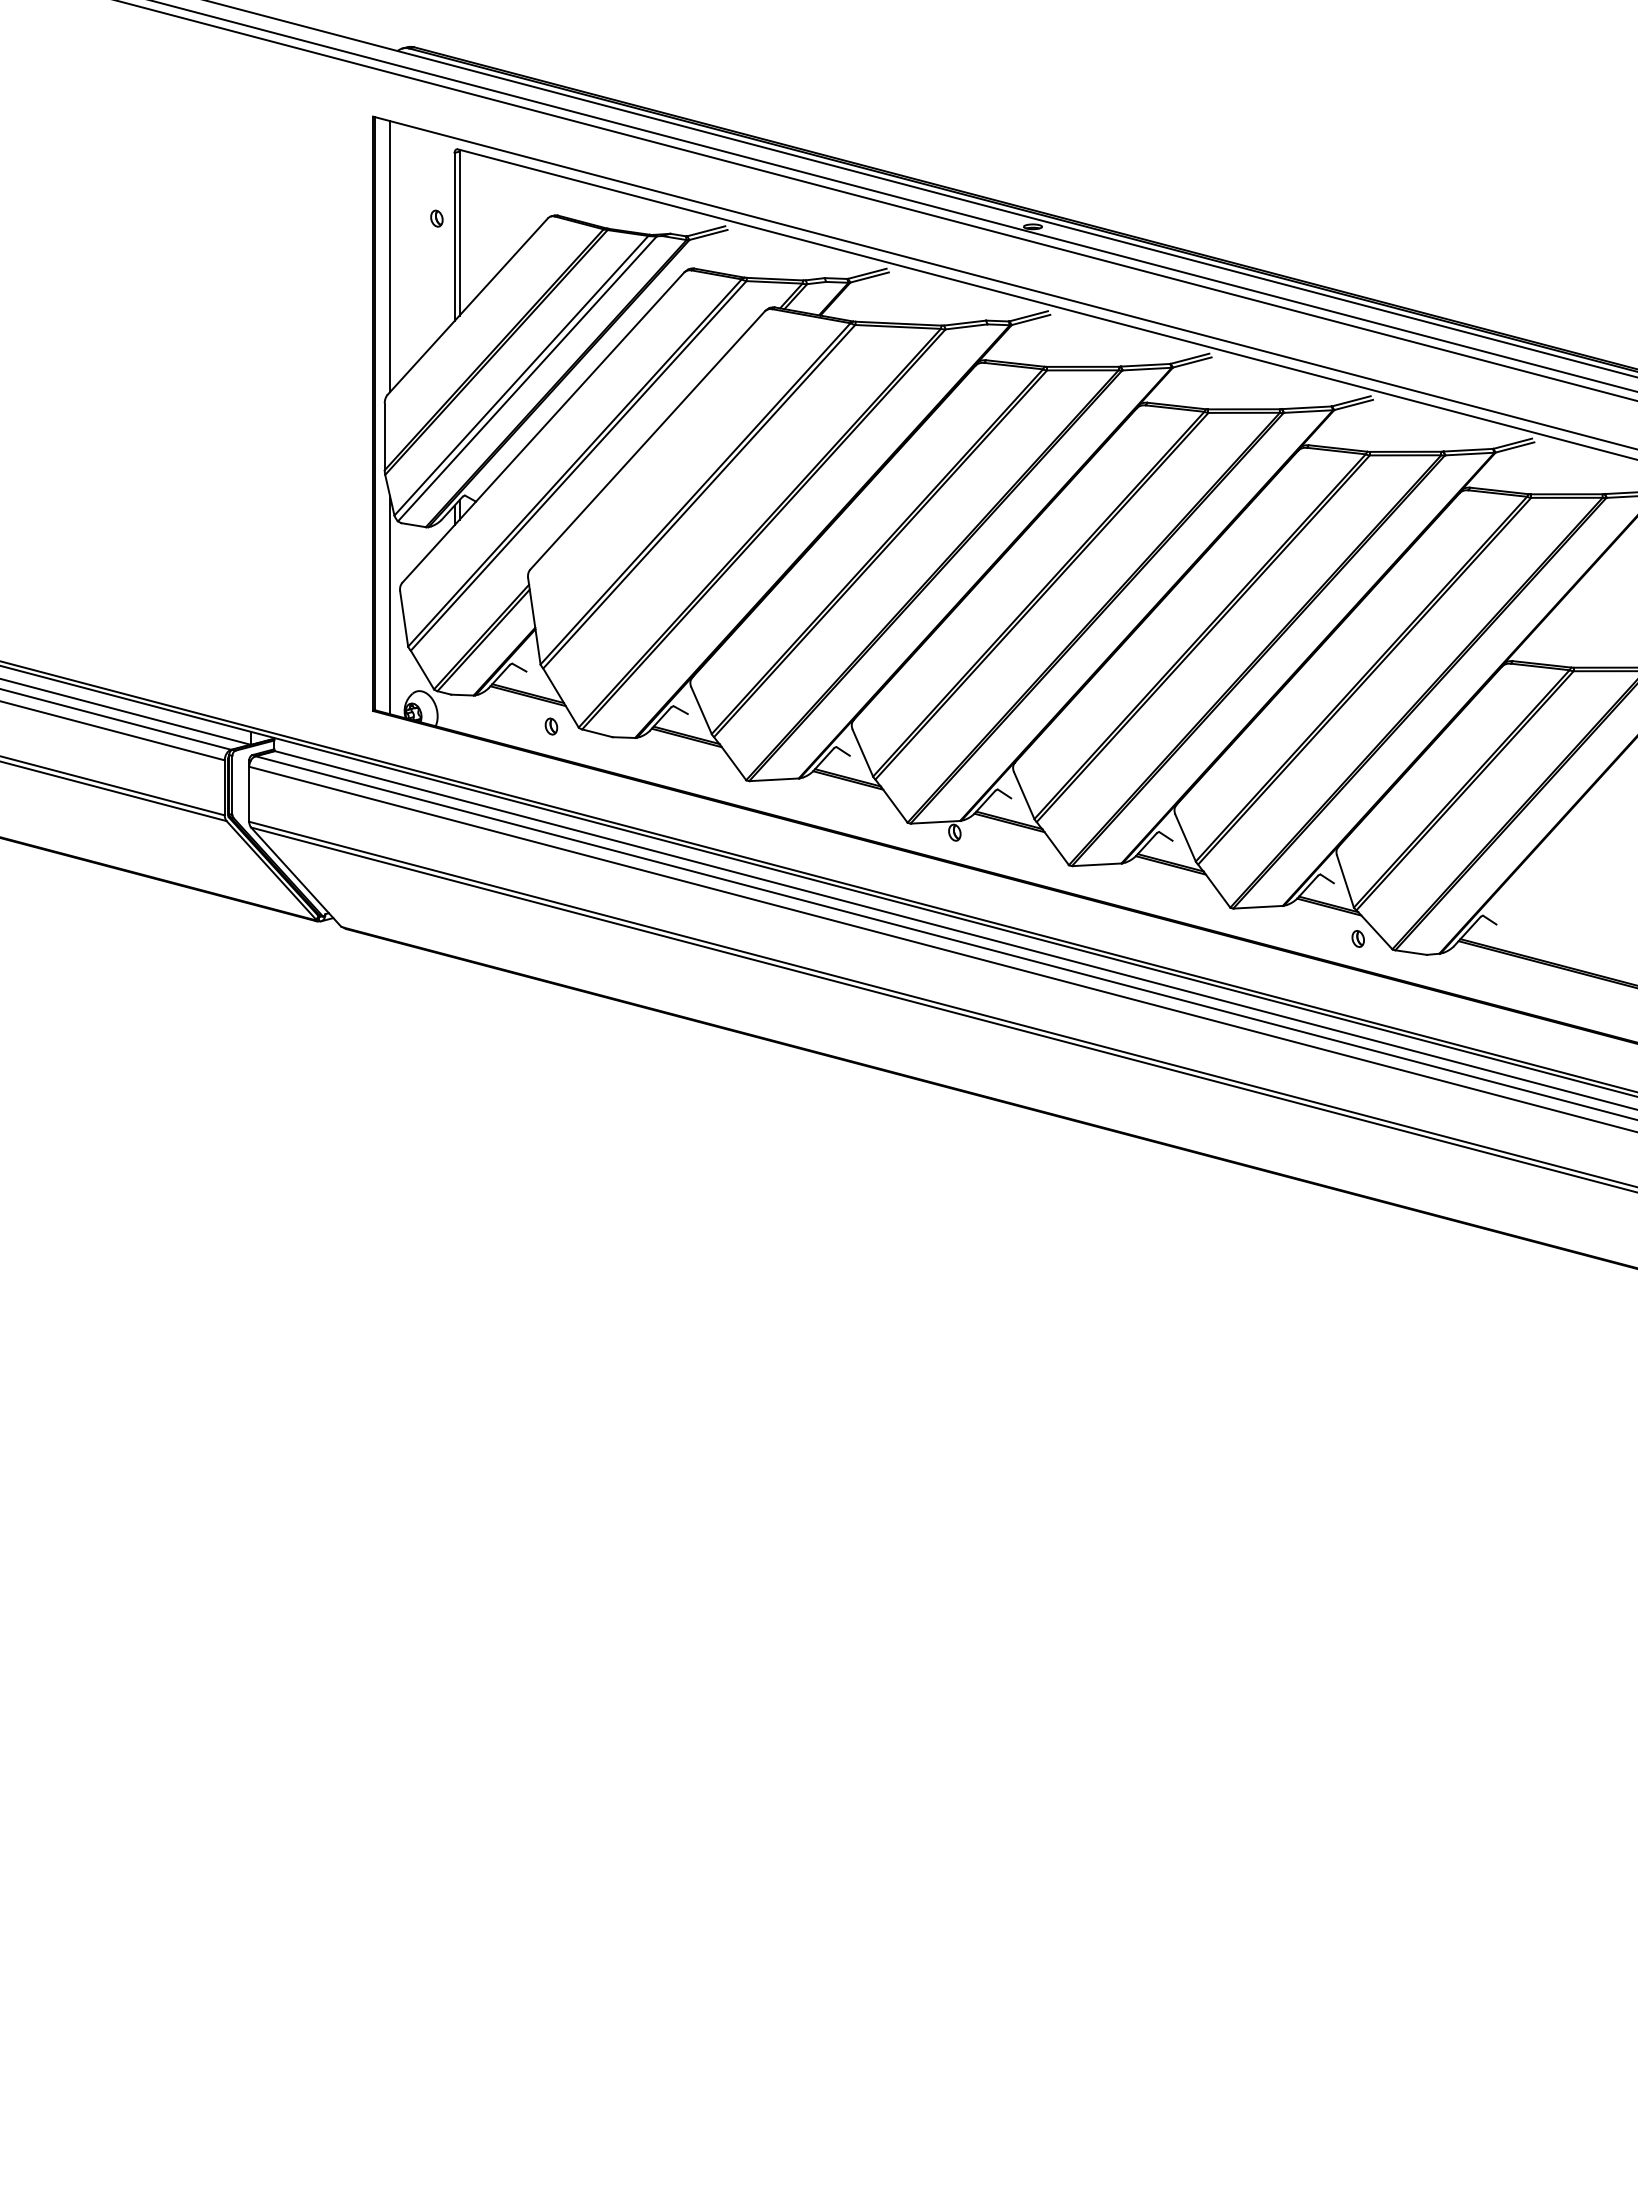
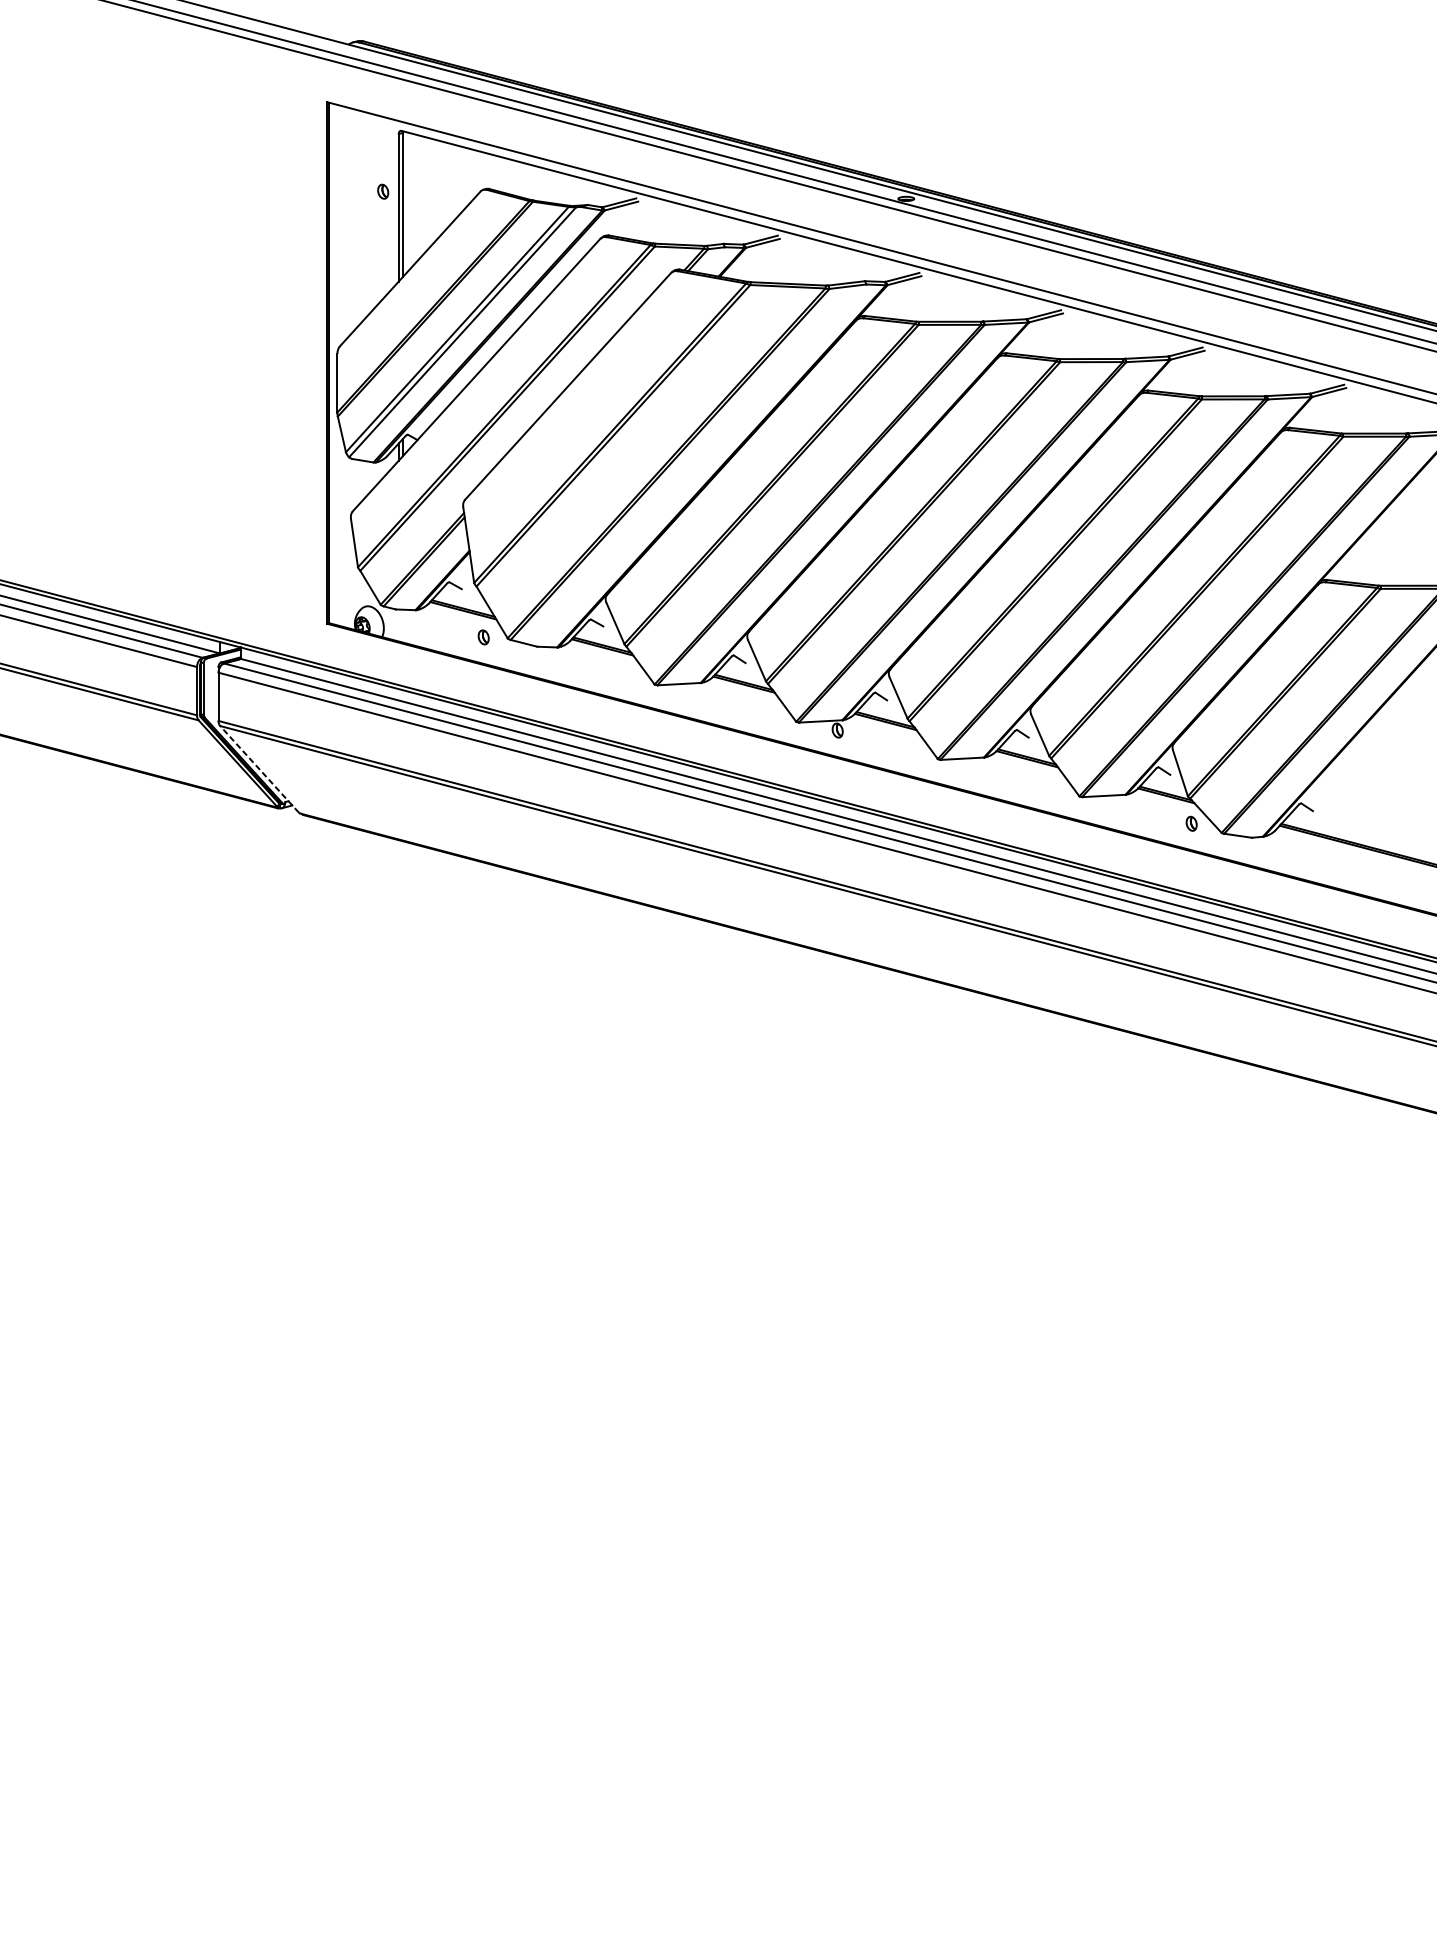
line: (390, 256) -> (342, 224), removed
line: (390, 605) -> (342, 531), removed
line: (296, 876) -> (260, 768), solid -> dashed

